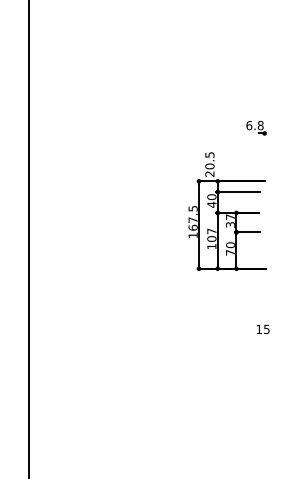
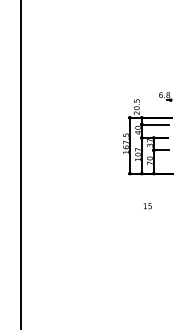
part: (256, 127) -> (165, 96), moved
text: (262, 329) -> (147, 206), moved

